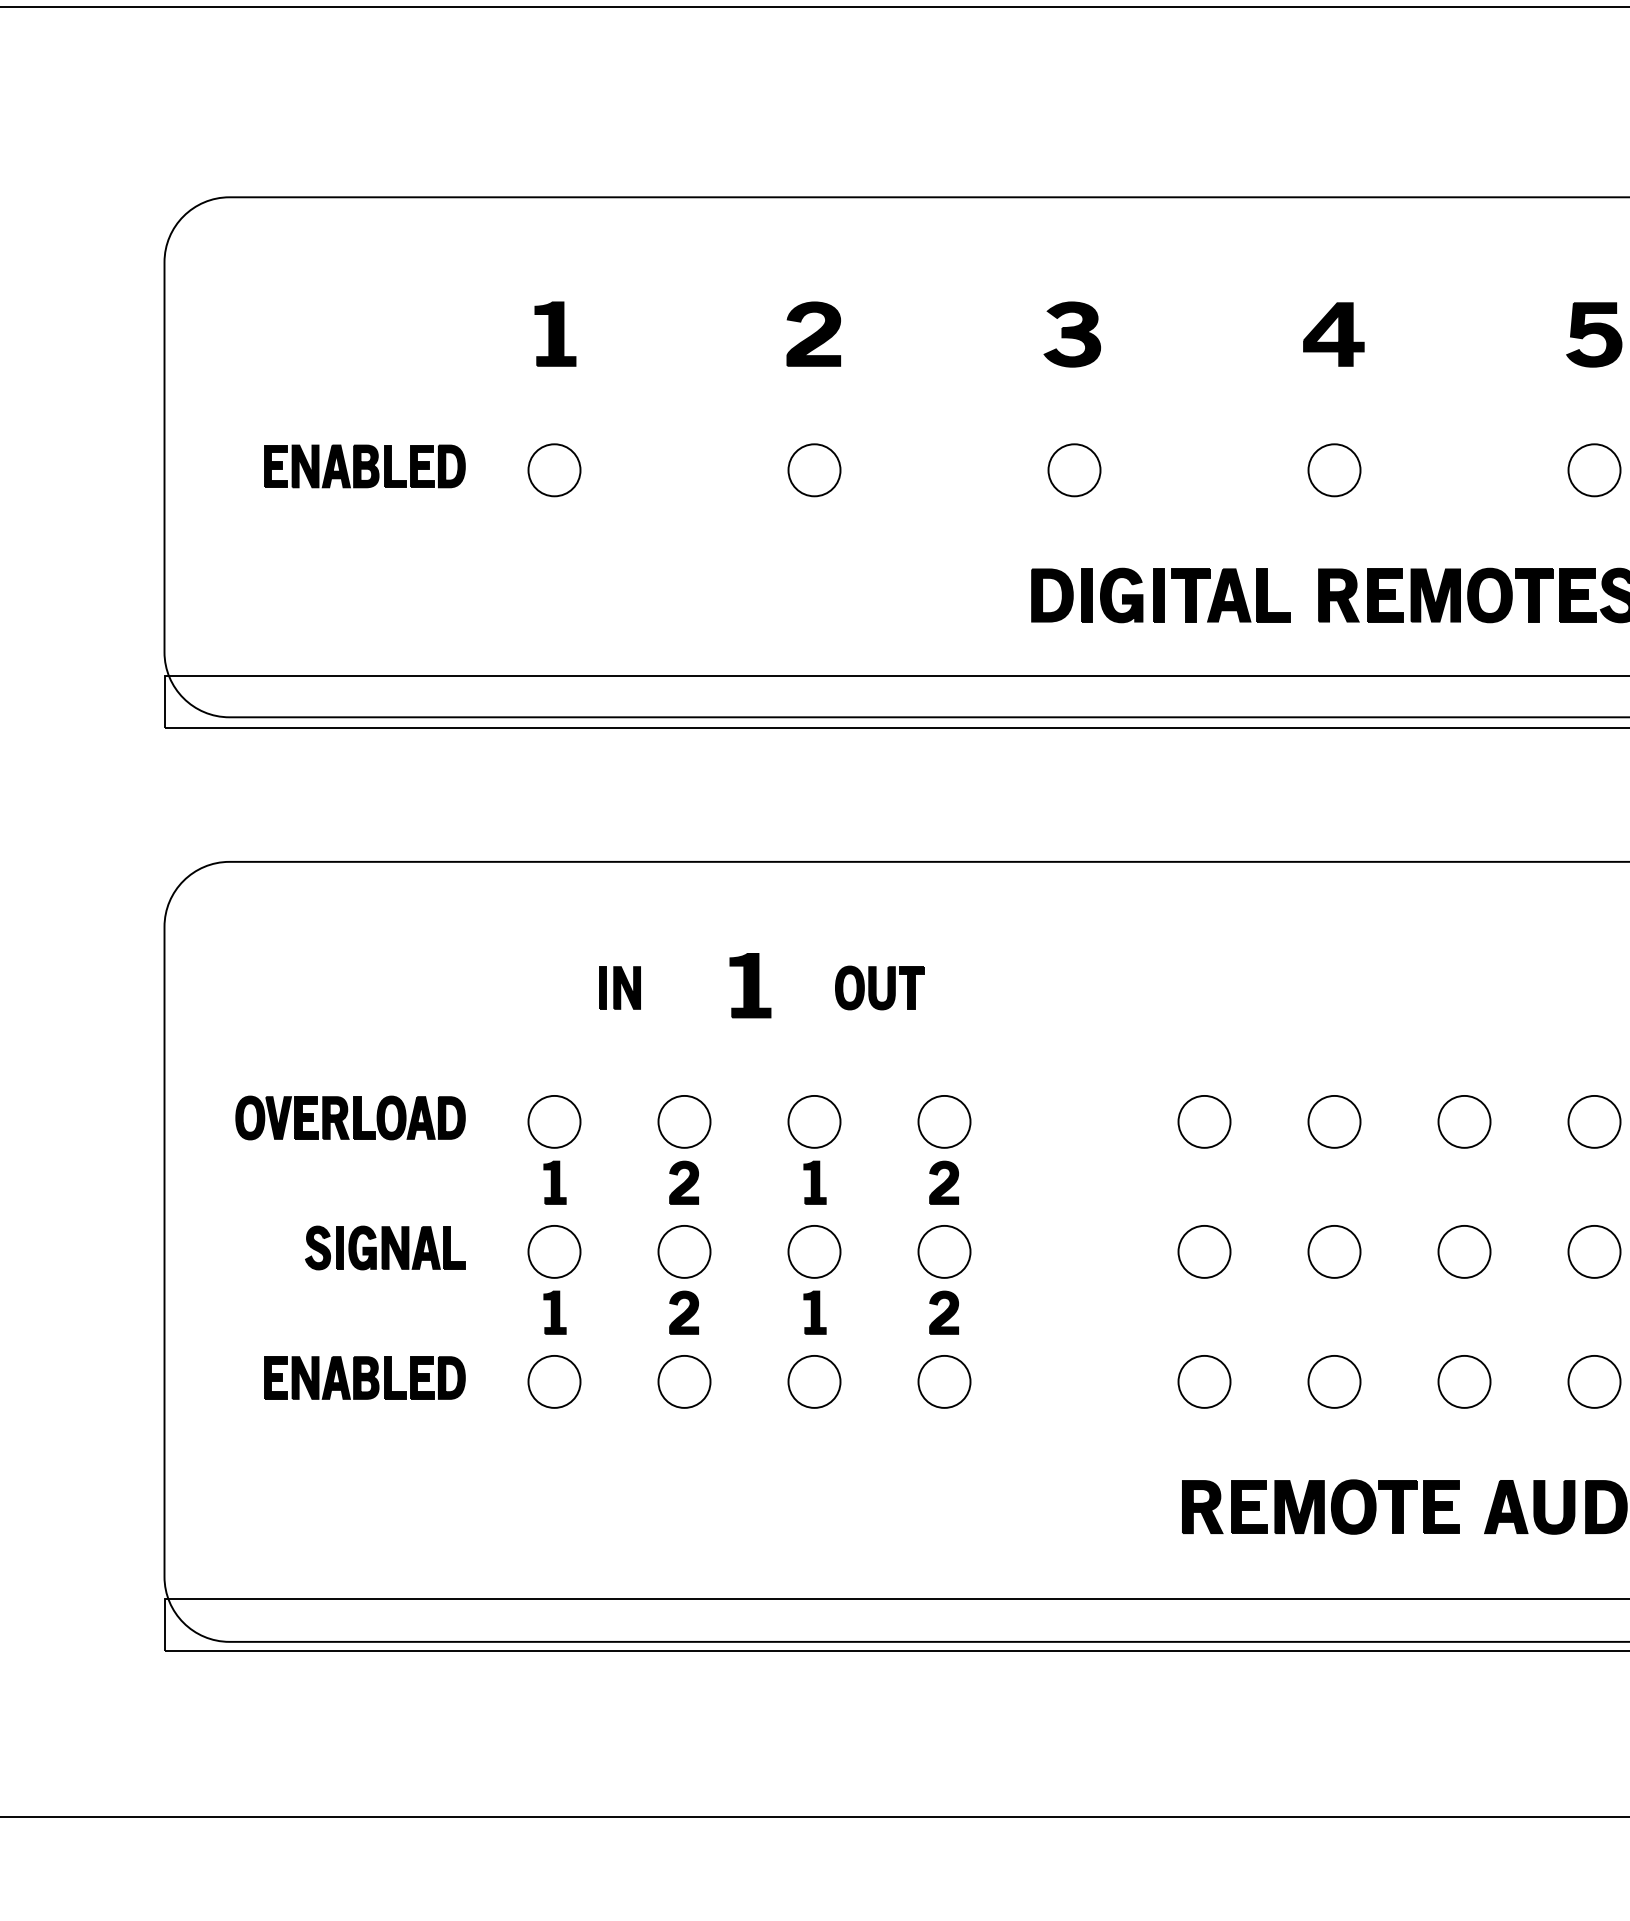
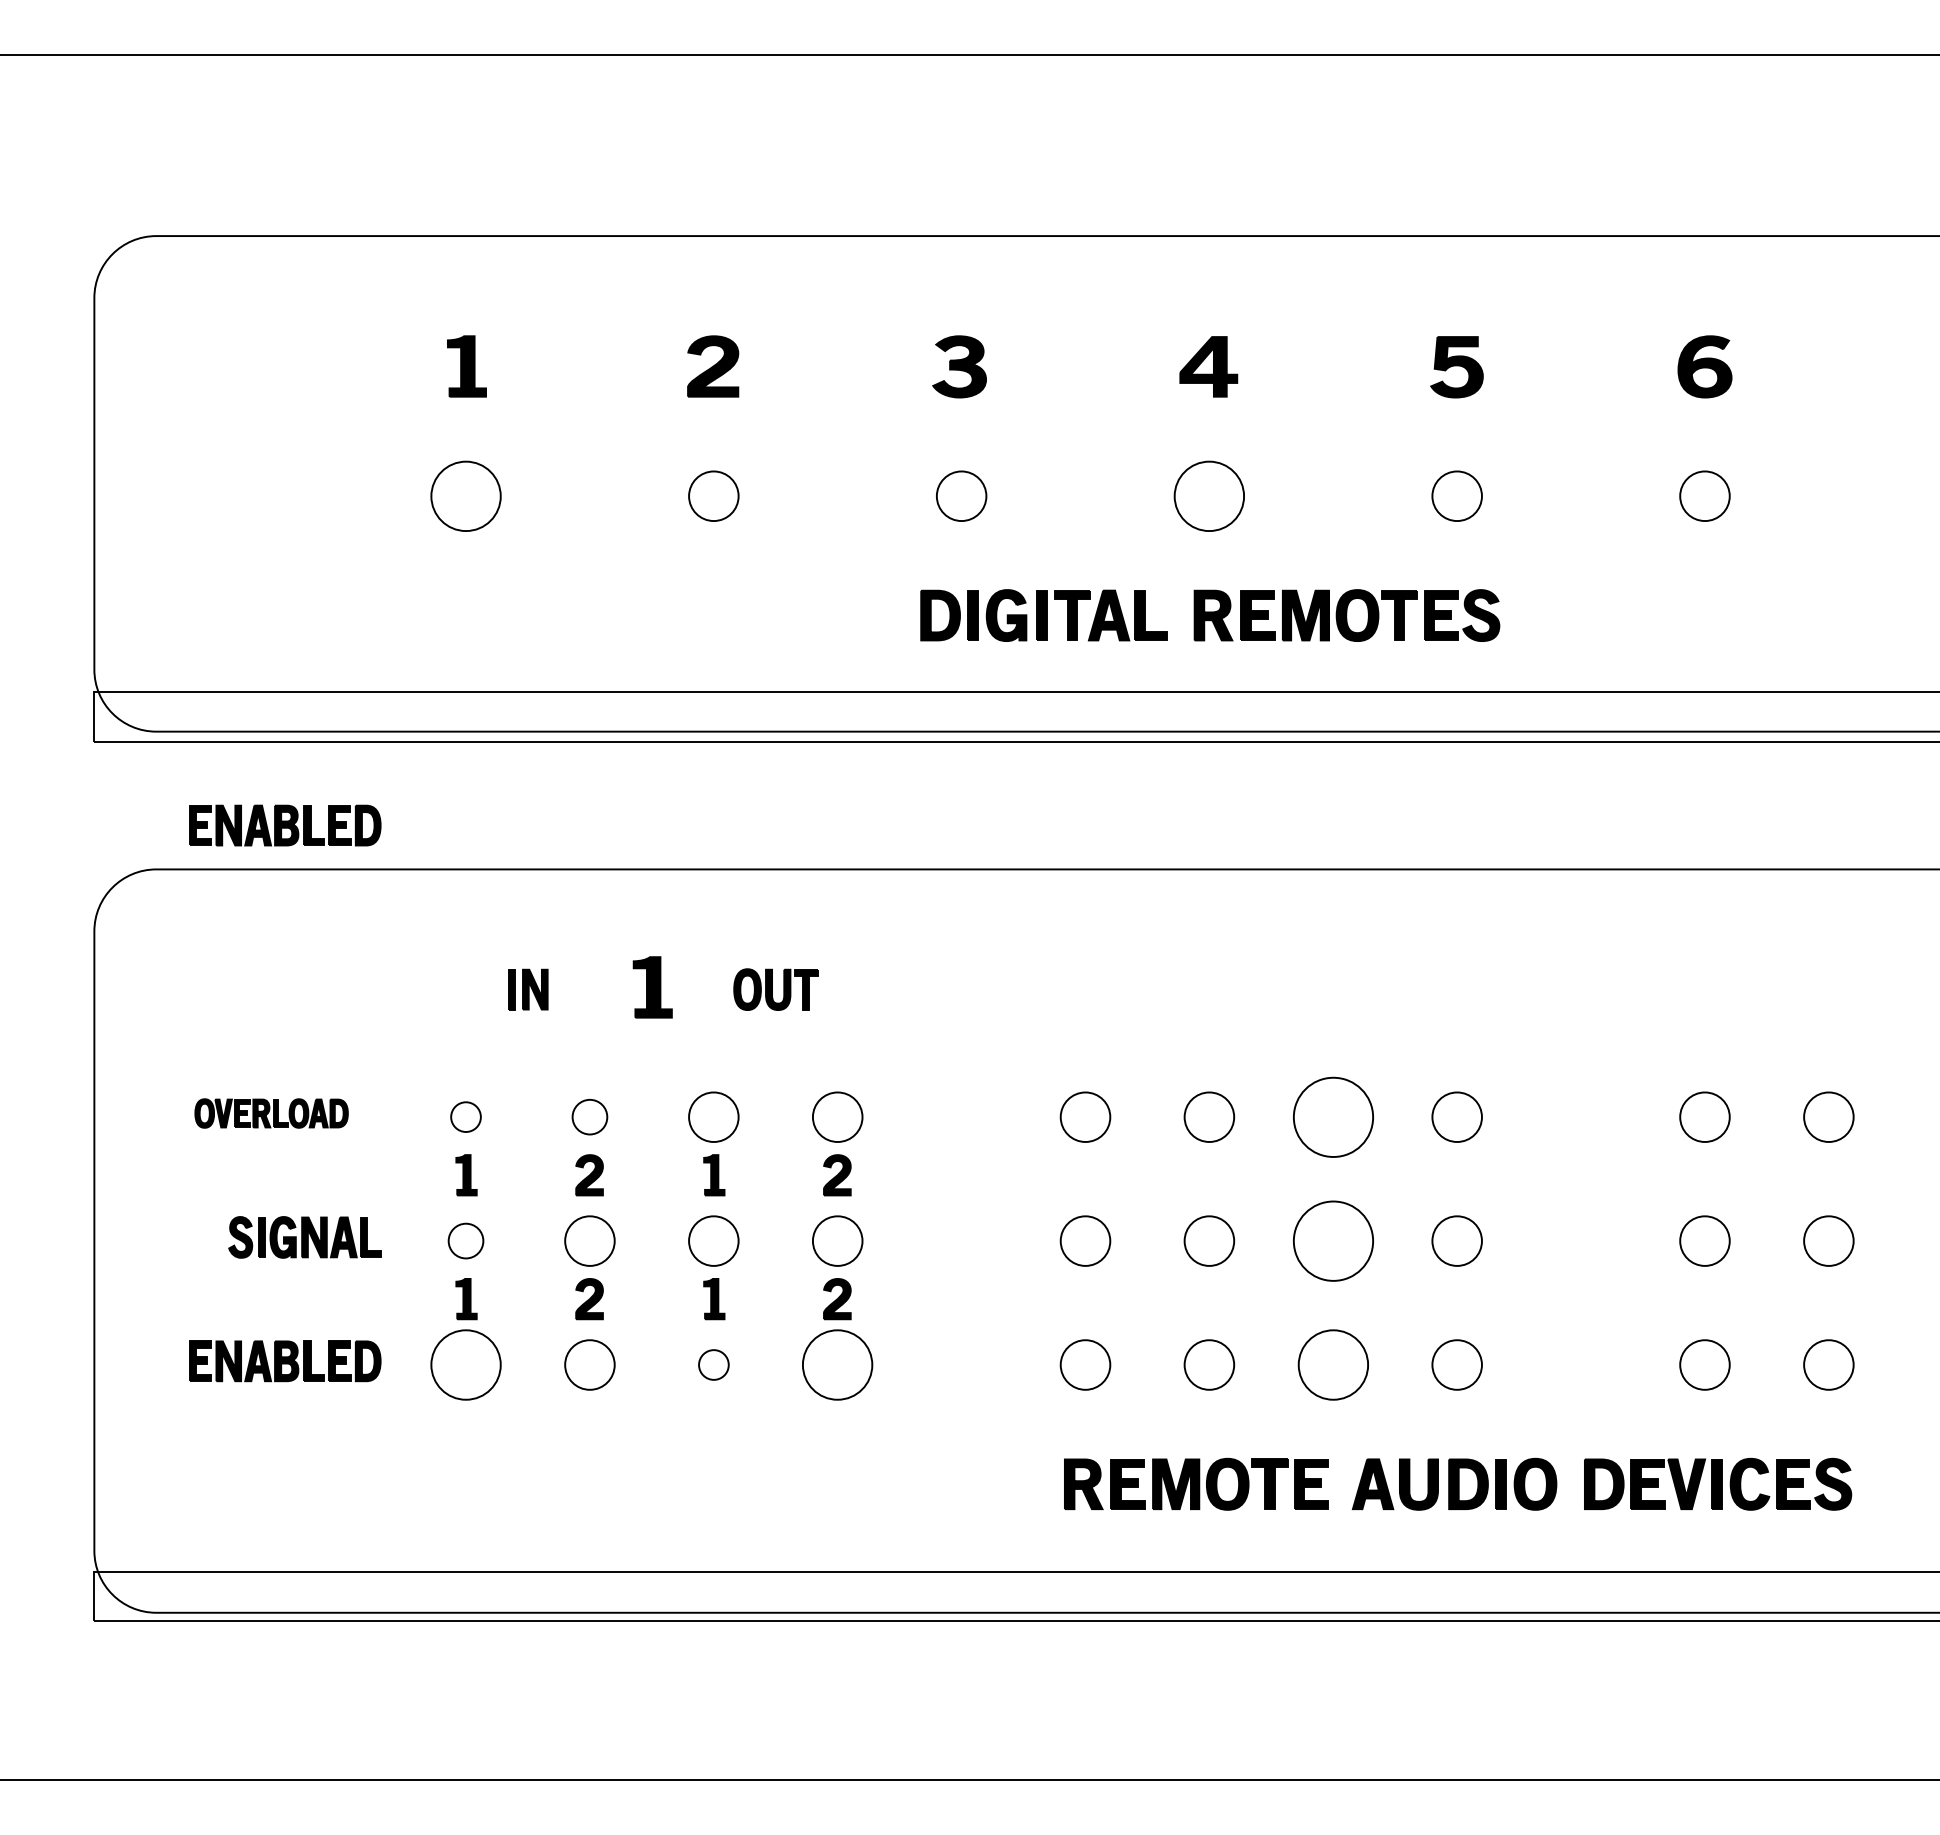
part: (365, 466) -> (285, 825), moved
part: (553, 469) -> (465, 495), size x1.4
part: (1334, 469) -> (1209, 495), size x1.4
part: (350, 1117) -> (271, 1113), size x0.7
part: (553, 1121) -> (465, 1116), size x0.6
part: (684, 1121) -> (589, 1116), size x0.7
part: (1463, 1121) -> (1332, 1116), size x1.6
part: (553, 1251) -> (465, 1240), size x0.7
part: (1463, 1251) -> (1332, 1240), size x1.6
part: (553, 1381) -> (465, 1364), size x1.4
part: (814, 1381) -> (713, 1364), size x0.6
part: (944, 1381) -> (837, 1364), size x1.4
part: (1463, 1381) -> (1332, 1364), size x1.4

